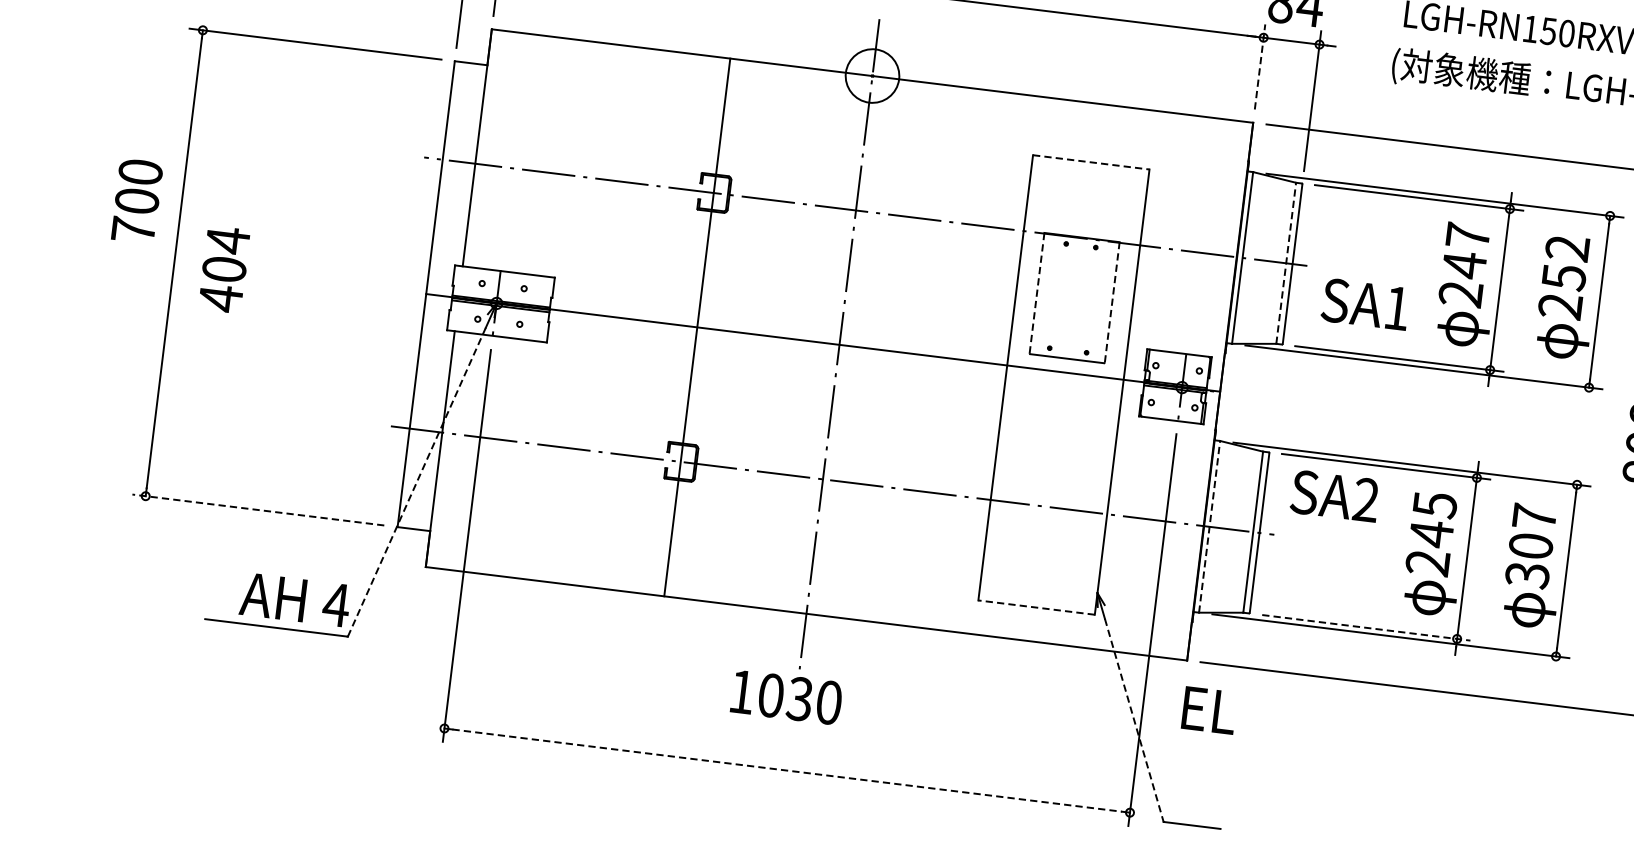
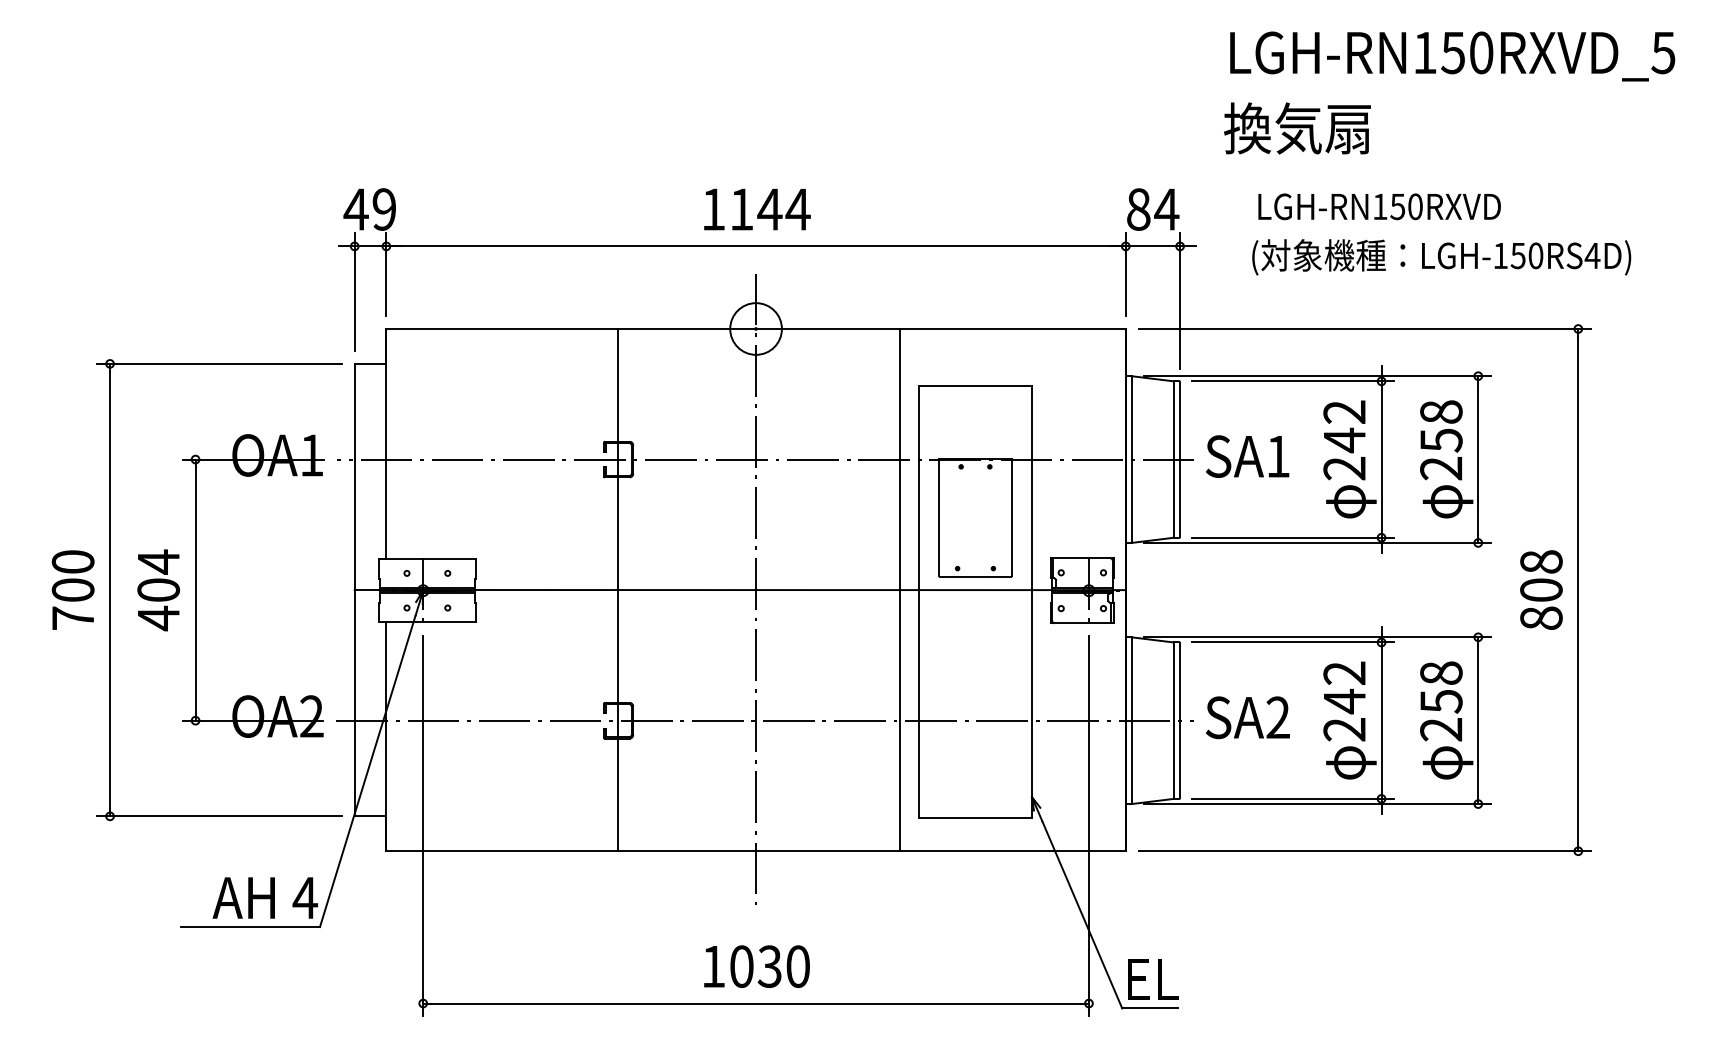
line: (1259, 66) -> (1125, 274), dashed -> solid
line: (1091, 161) -> (975, 385), dashed -> solid
text: (136, 200) -> (72, 589), moved
text: (1467, 235) -> (1344, 411), 247 -> 242
text: (1567, 247) -> (1441, 411), 252 -> 258
line: (1285, 263) -> (1173, 459), dashed -> solid
part: (263, 269) -> (196, 585), added
line: (1037, 293) -> (939, 517), dashed -> solid
line: (1112, 301) -> (1012, 516), dashed -> solid
text: (1365, 304) -> (1247, 456), moved
line: (988, 363) -> (900, 590), added
line: (416, 482) -> (367, 771), dashed -> solid
text: (1334, 495) -> (1247, 717), moved
text: (1434, 505) -> (1344, 673), 245 -> 242
line: (257, 510) -> (218, 816), dashed -> solid
line: (1209, 526) -> (1131, 720), dashed -> solid
text: (1531, 546) -> (1441, 701), 307 -> 258
line: (1036, 607) -> (975, 818), dashed -> solid
line: (1366, 627) -> (1293, 798), dashed -> solid
text: (786, 697) -> (756, 966), moved
text: (1209, 710) -> (1153, 979), moved
line: (1134, 720) -> (1082, 914), dashed -> solid
line: (787, 770) -> (756, 1003), dashed -> solid

